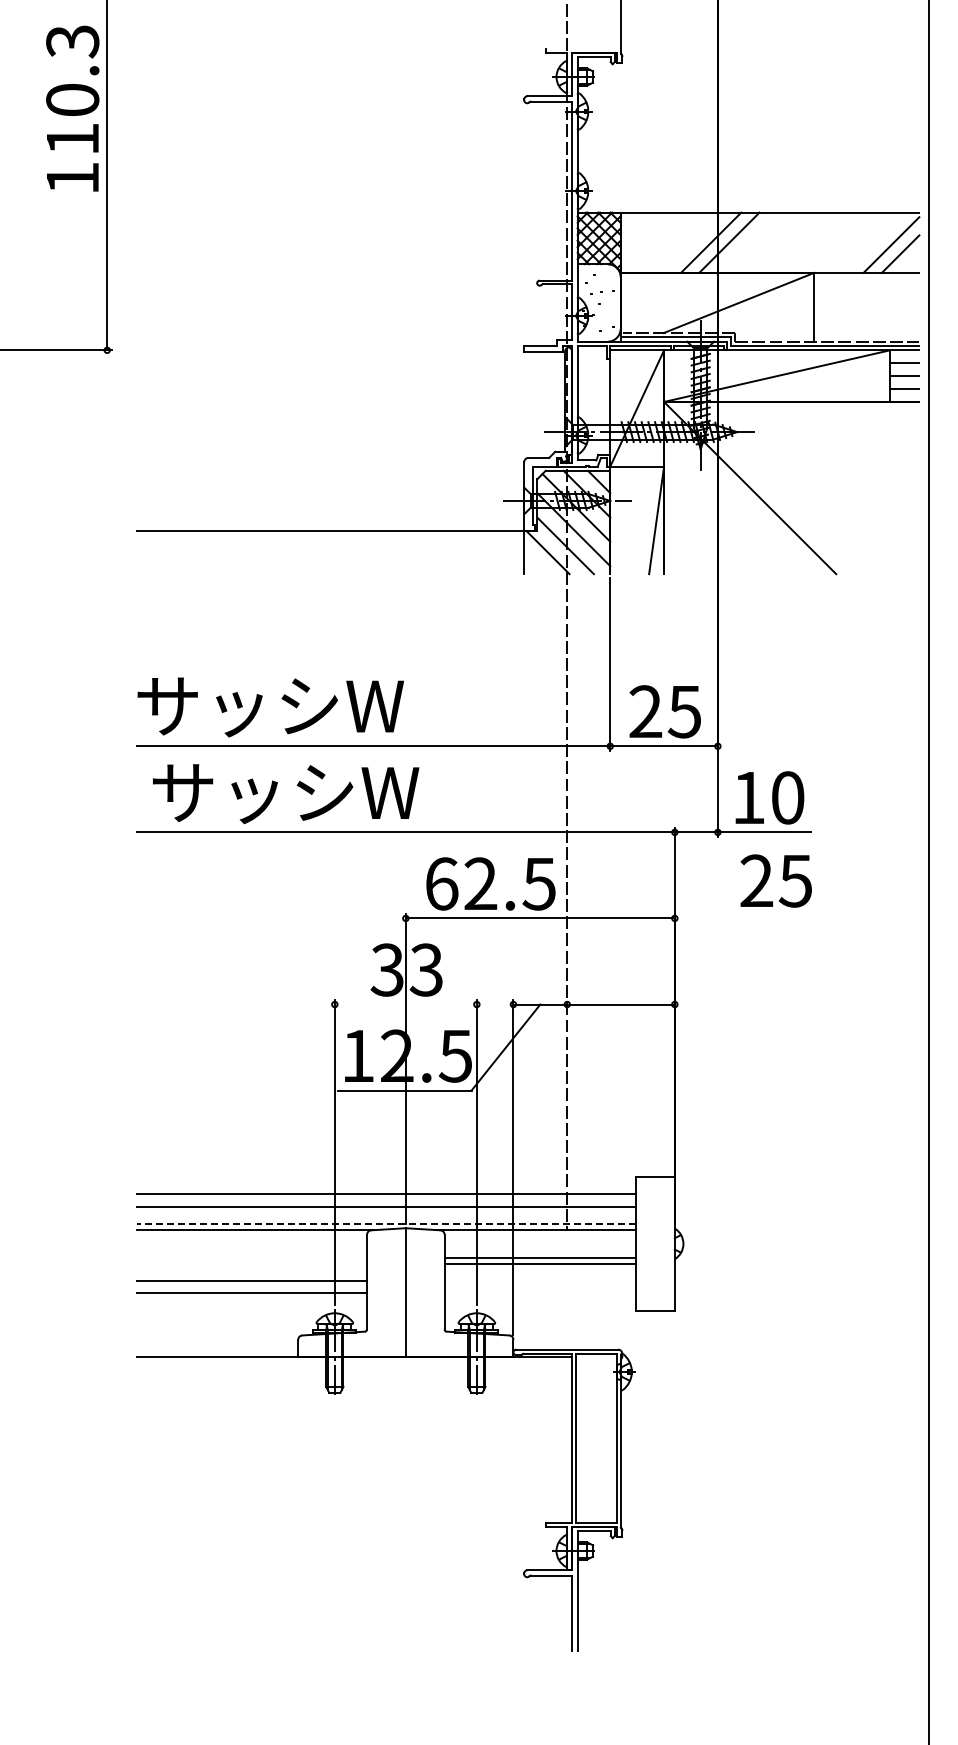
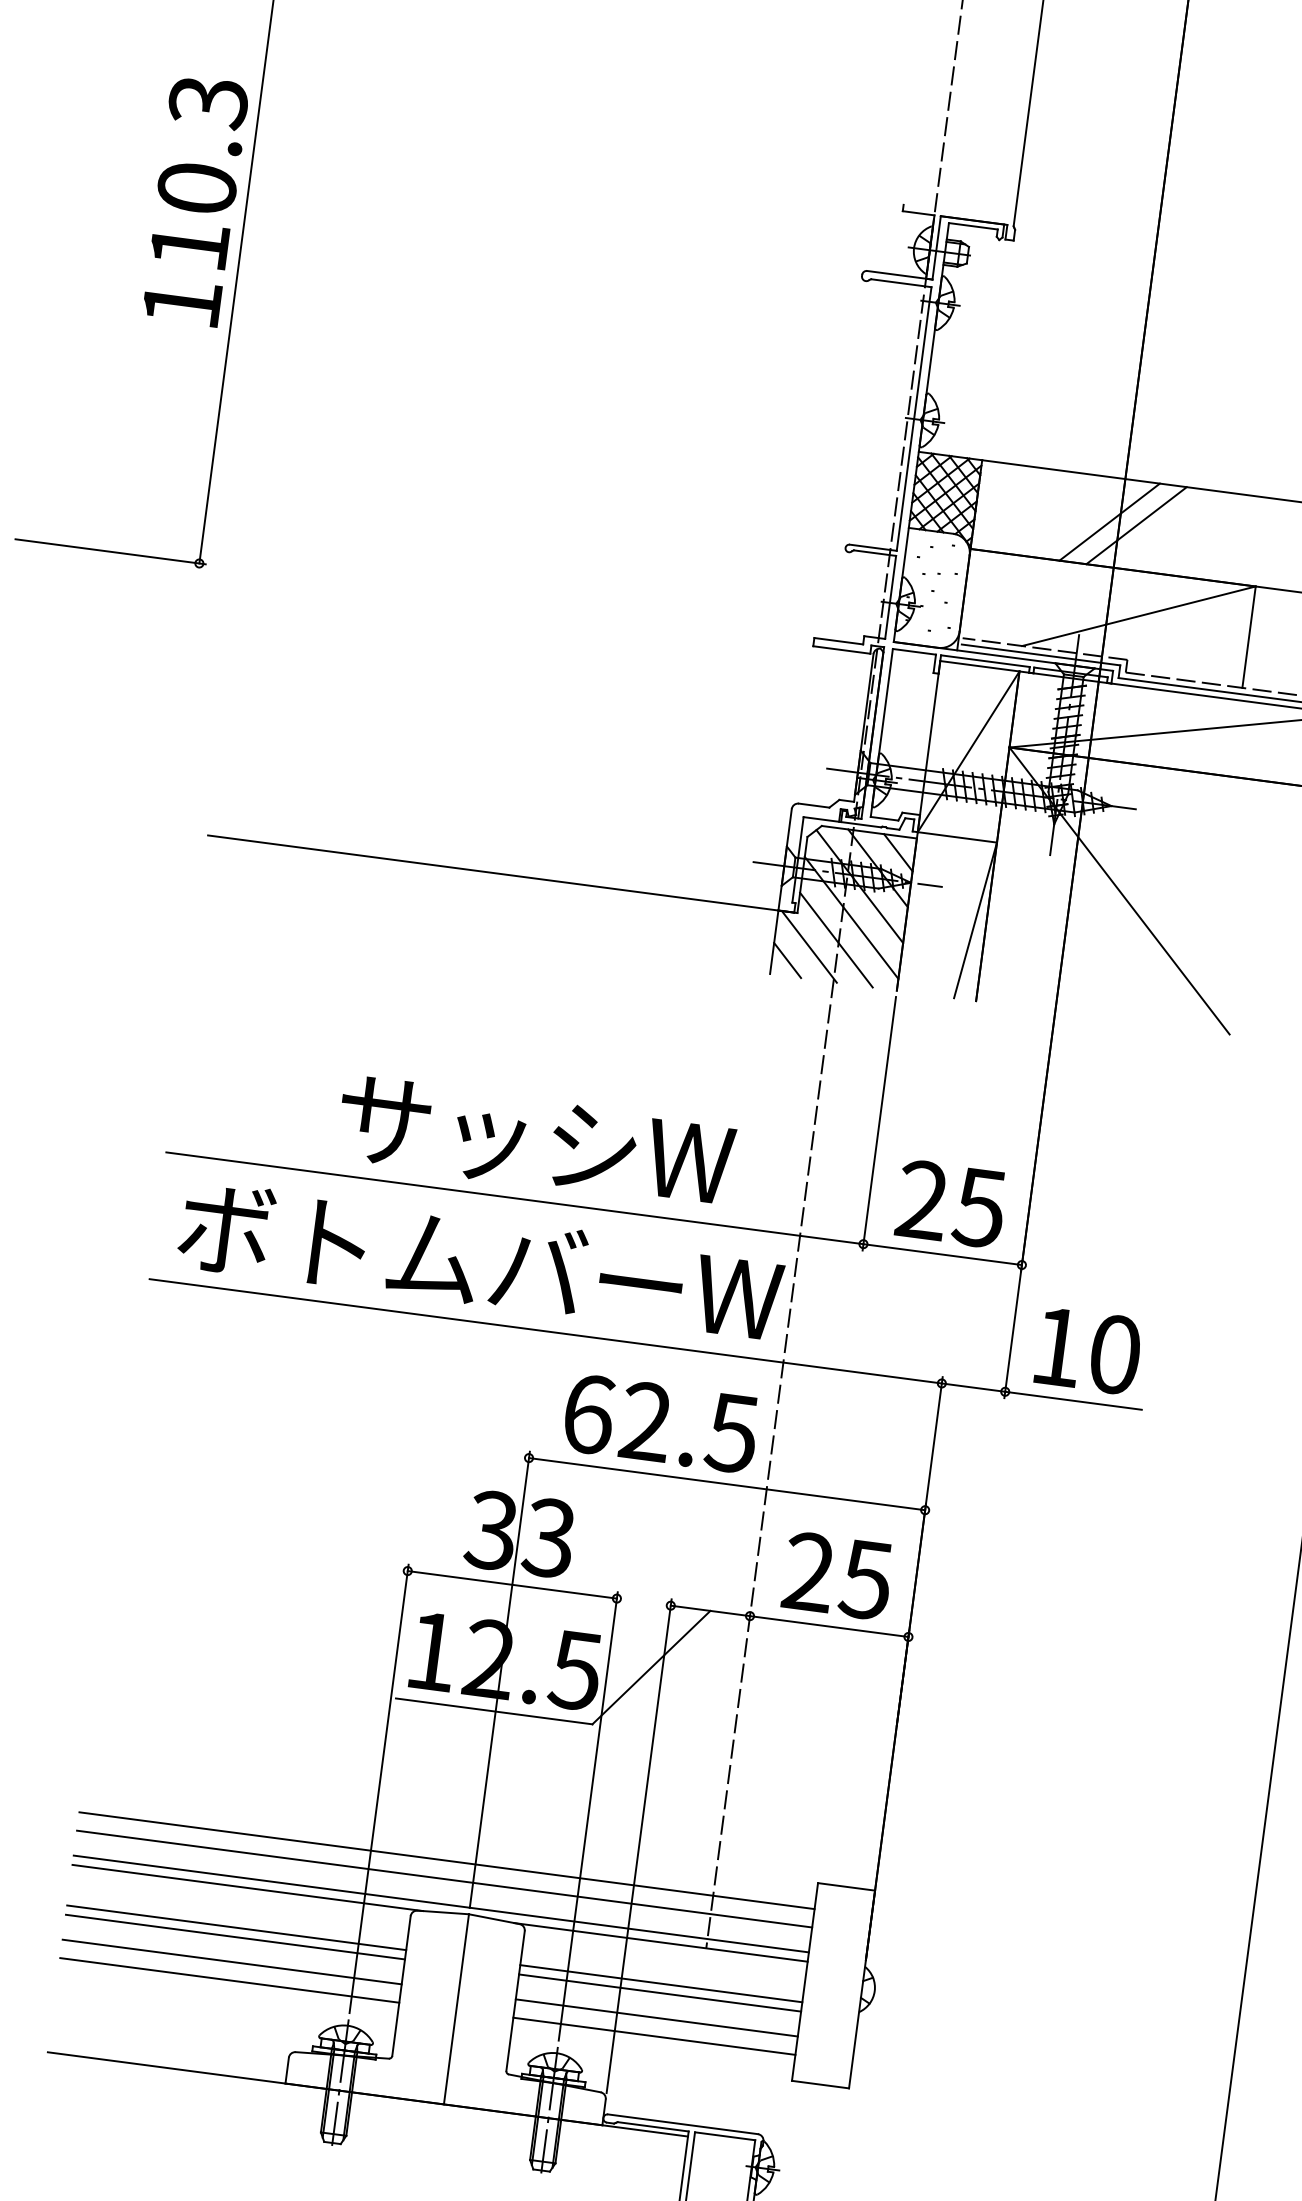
line: (534, 563) -> (787, 960), added
text: (270, 707) -> (535, 1142), moved
text: (356, 792) -> (480, 1263), サッシW -> ボトムバーW
text: (775, 880) -> (836, 1575), moved
line: (405, 1004) -> (511, 1584), added
line: (386, 1223) -> (441, 1903), dashed -> solid
line: (251, 1257) -> (235, 1927), added
line: (251, 1263) -> (234, 1936), added
line: (540, 1280) -> (657, 2017), added
line: (540, 1293) -> (654, 2036), added

